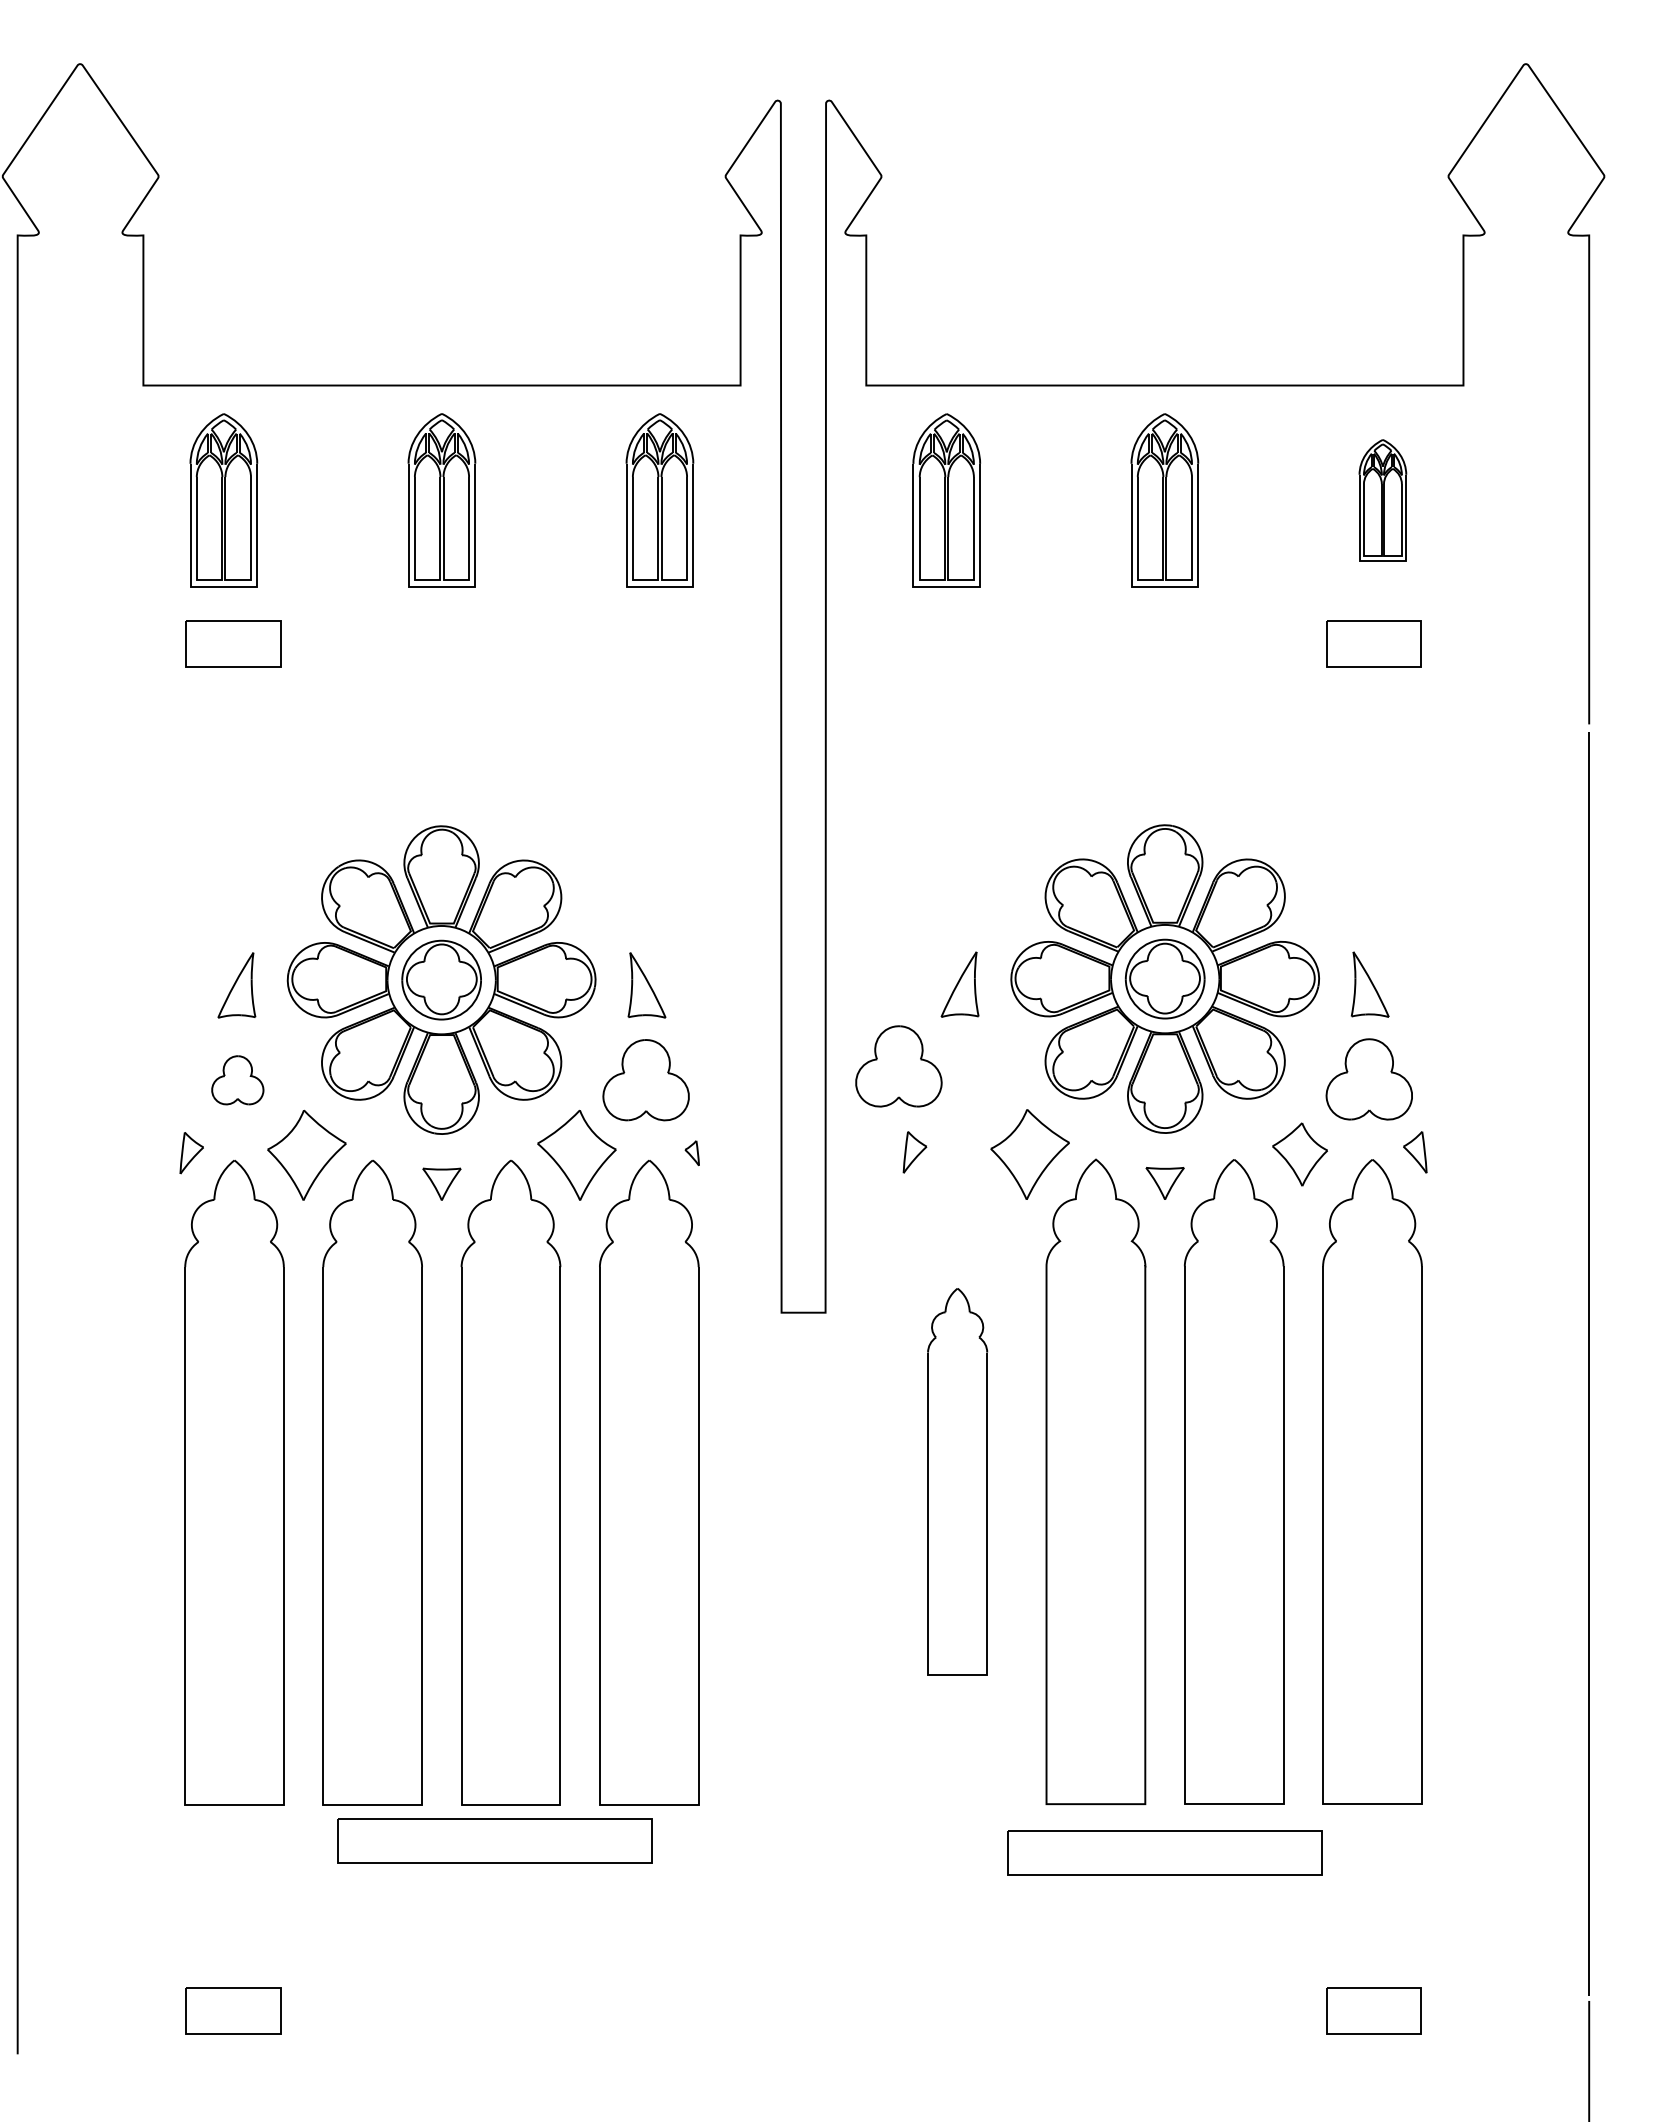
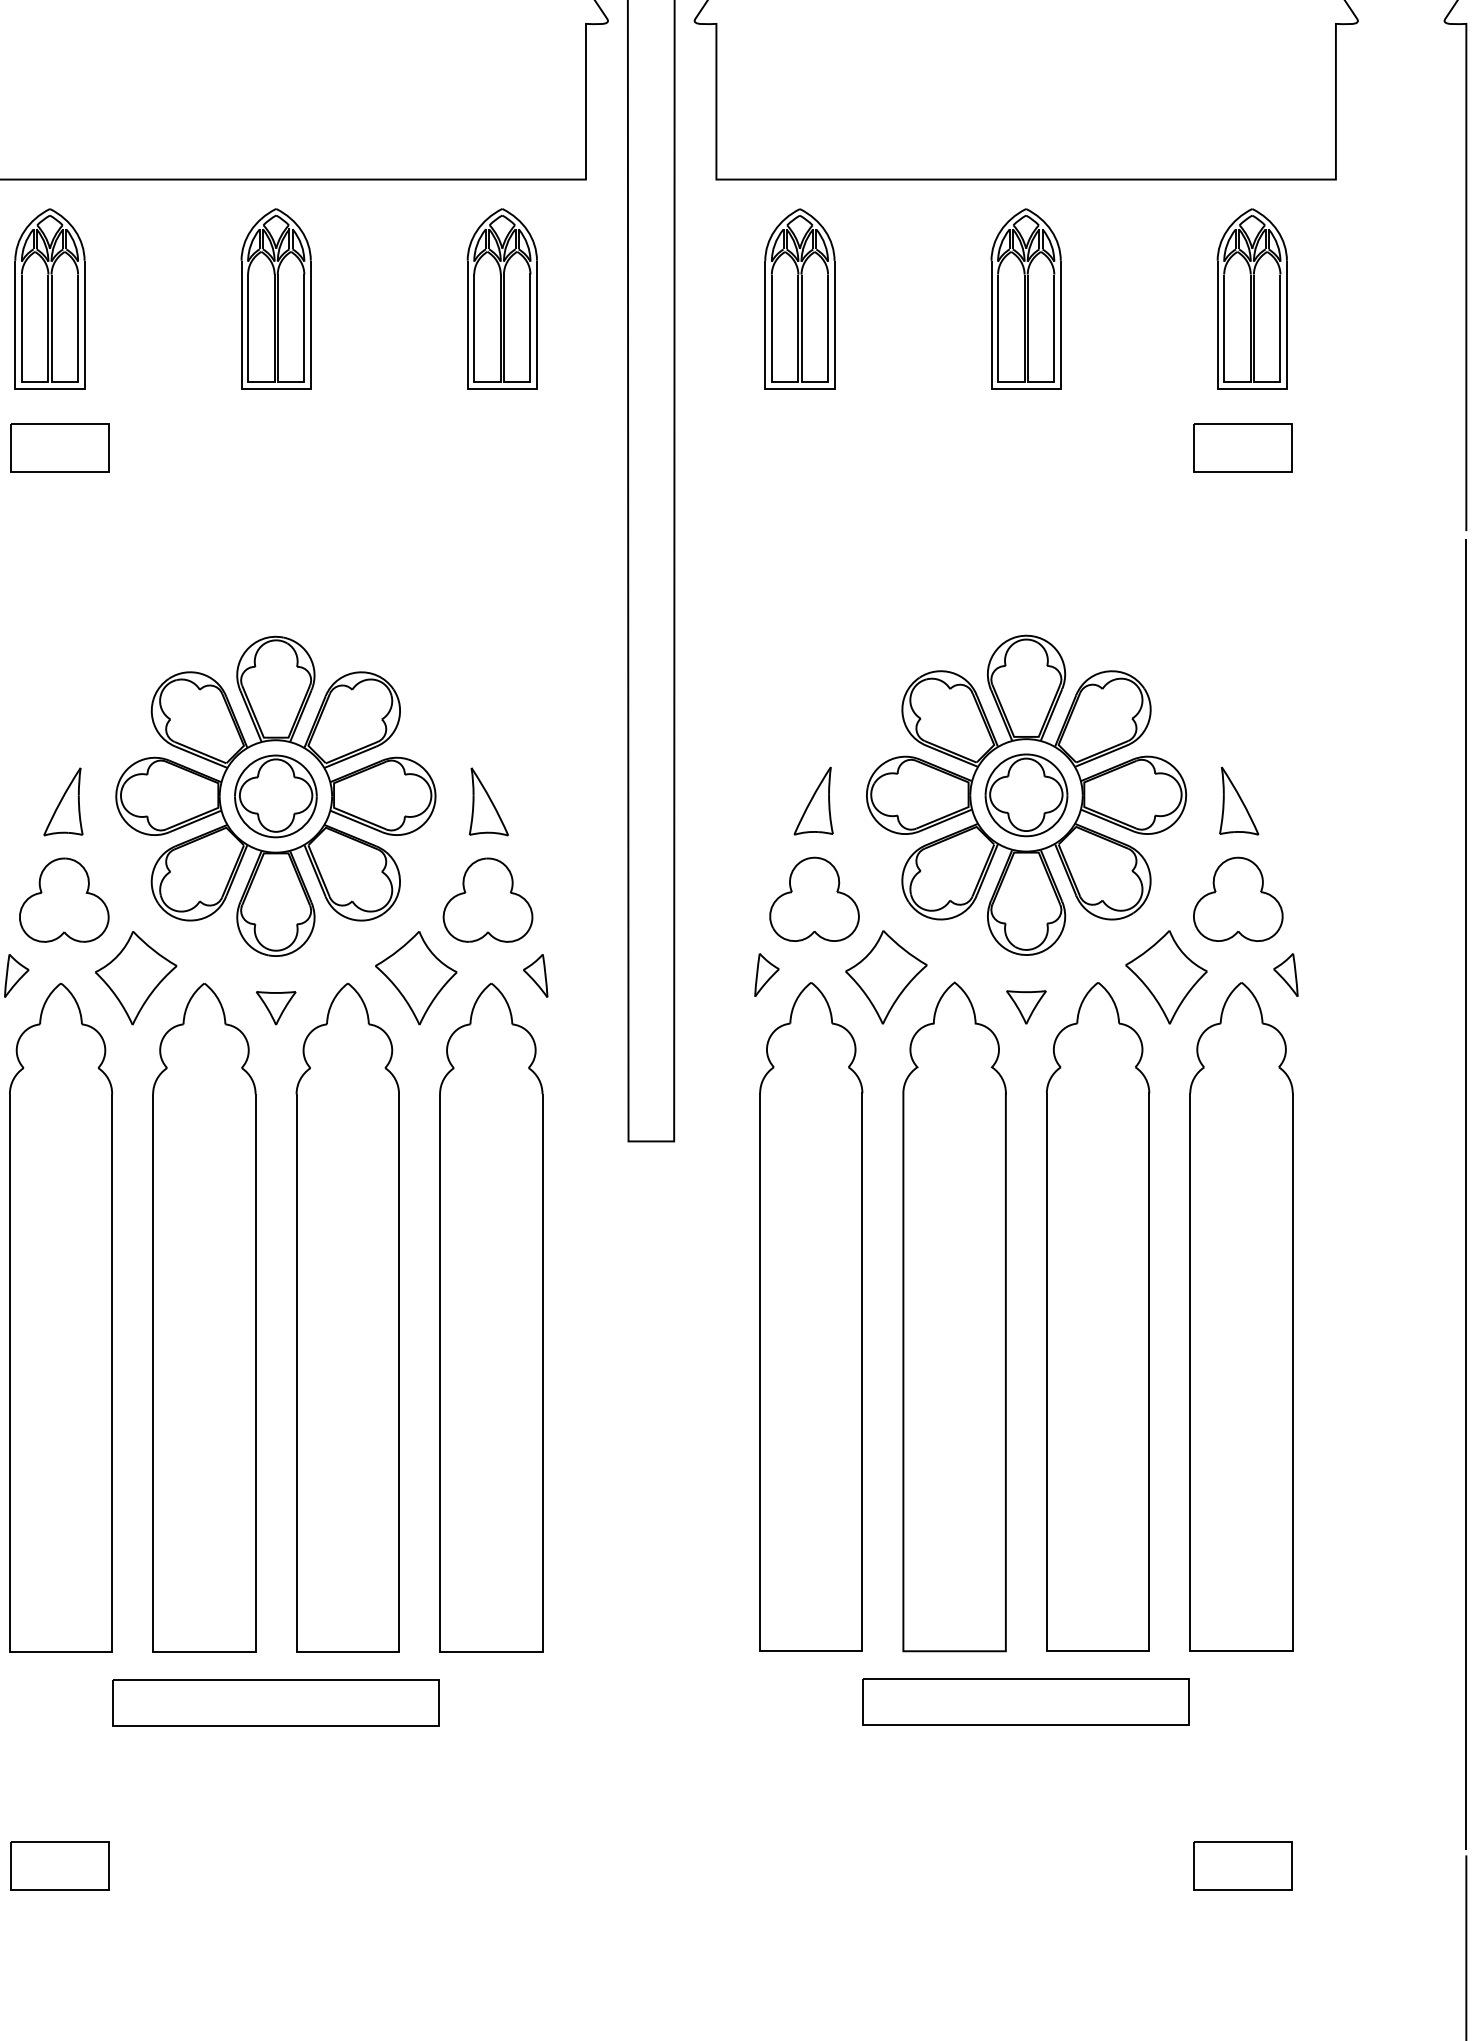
part: (1382, 500) -> (1251, 298), size x1.43
part: (898, 1066) -> (814, 899), moved
part: (237, 1080) -> (64, 900), size x1.67
part: (692, 1153) -> (536, 976), size x1.67
part: (1299, 1154) -> (1165, 977), size x1.43
part: (957, 1481) -> (811, 1316), size x1.67
part: (494, 1840) -> (275, 1702), moved

